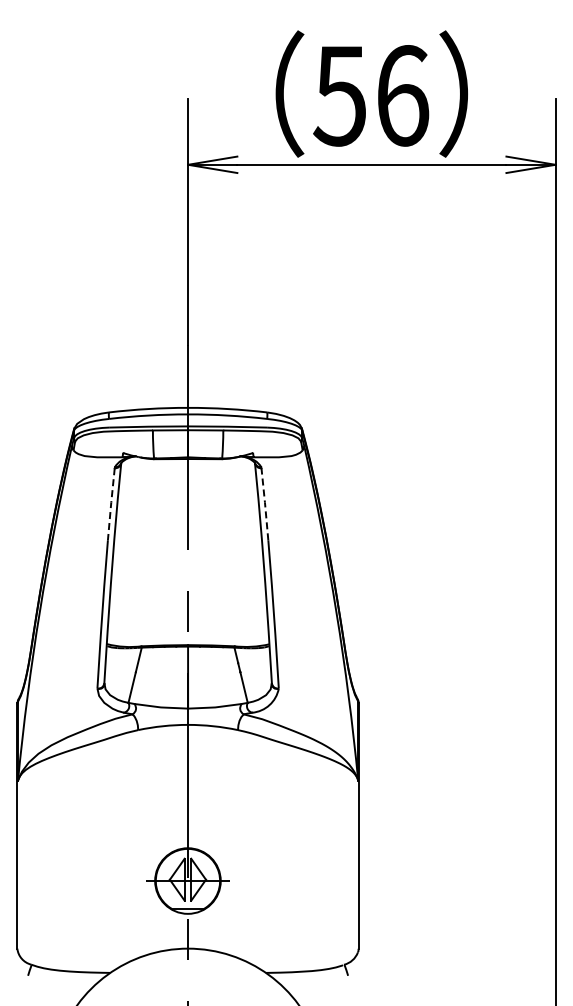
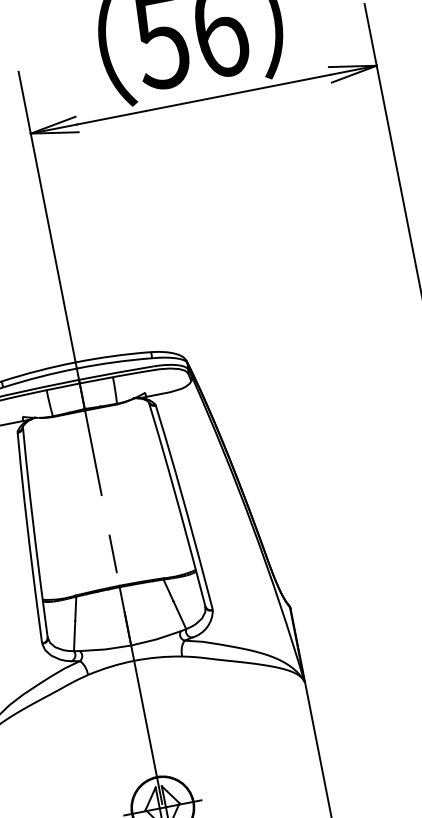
line: (111, 503) -> (21, 466), dashed -> solid
line: (265, 503) -> (166, 438), dashed -> solid

